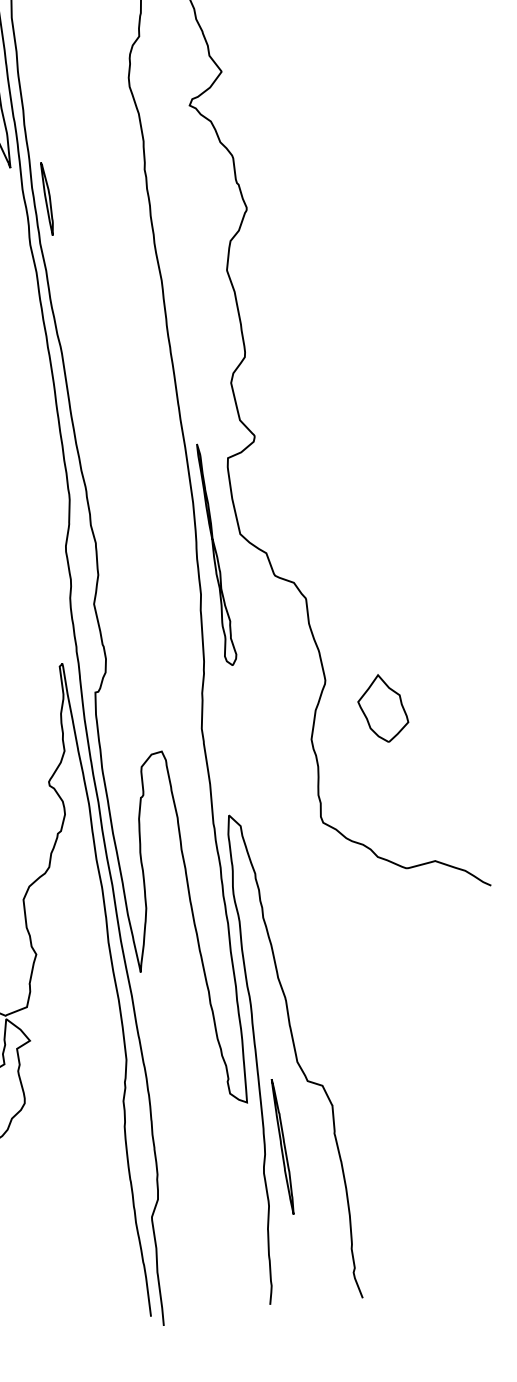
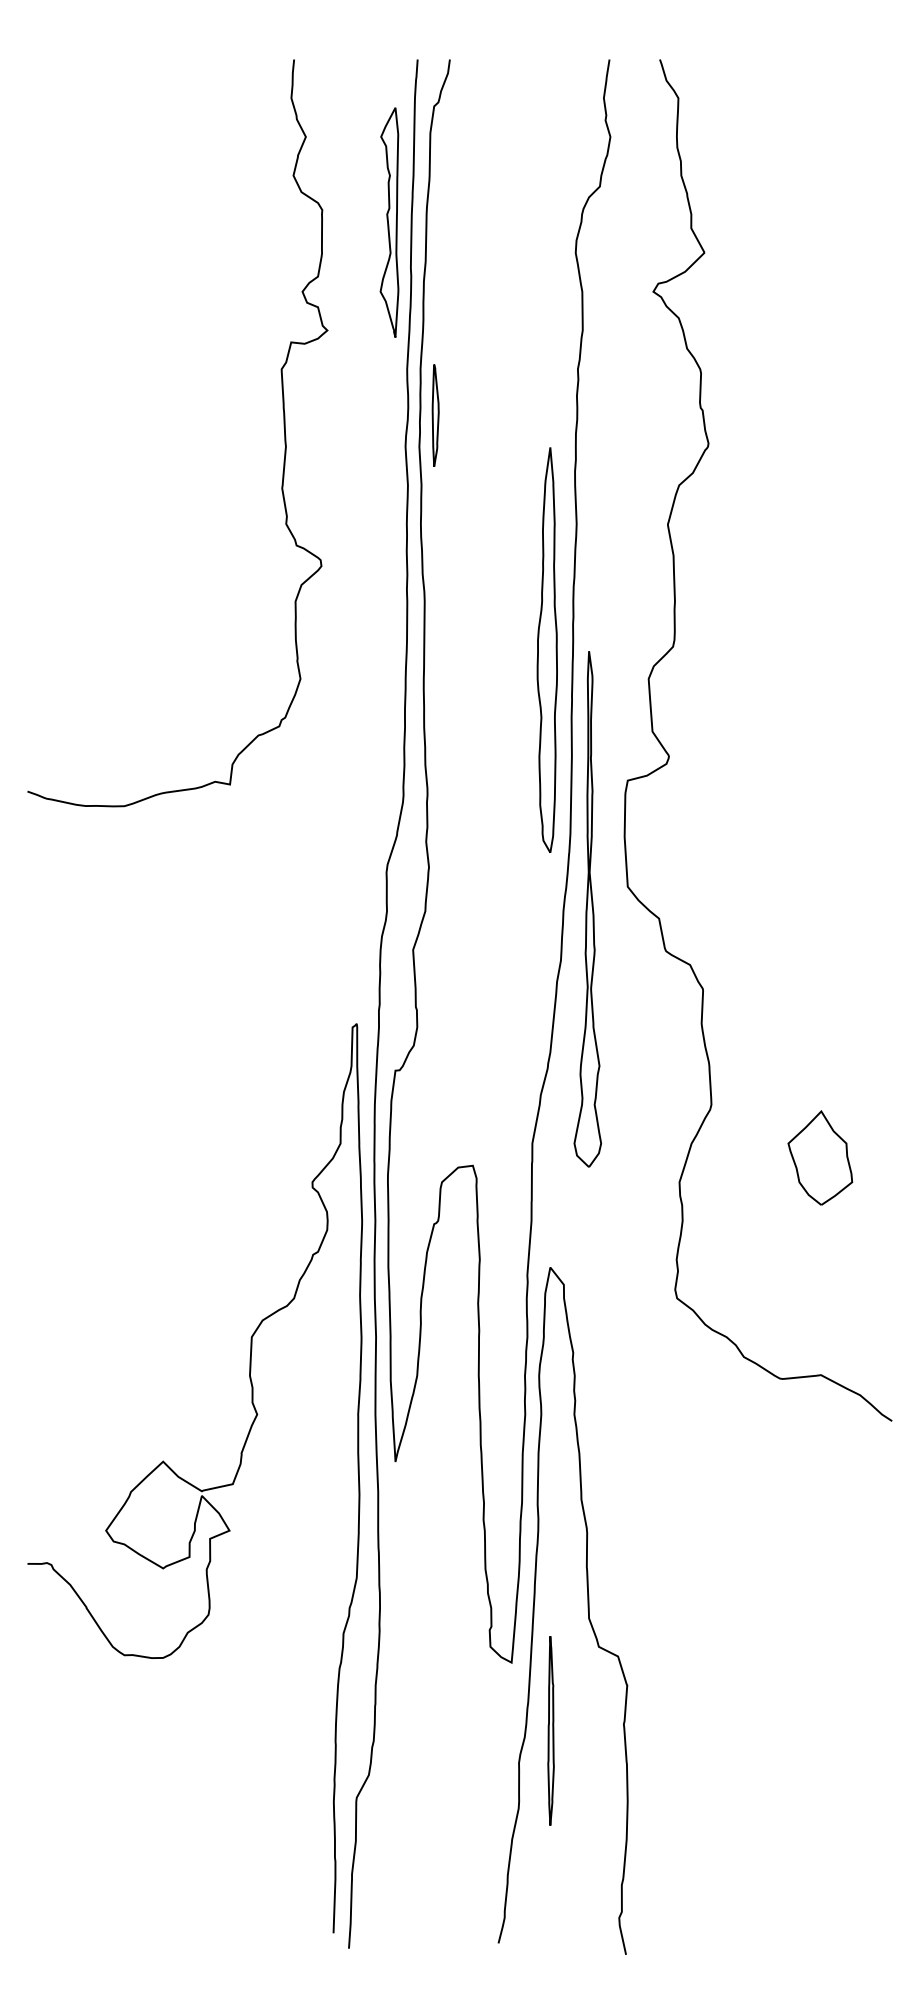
part: (47, 198) -> (435, 415), moved
part: (154, 373) -> (546, 649), added
part: (214, 555) -> (587, 909), size x1.67
part: (382, 708) -> (820, 1157), moved

